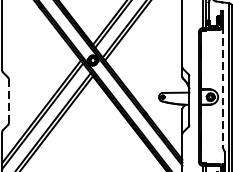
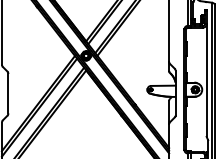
line: (222, 88) -> (206, 81), dashed -> solid
line: (9, 101) -> (8, 93), dashed -> solid

